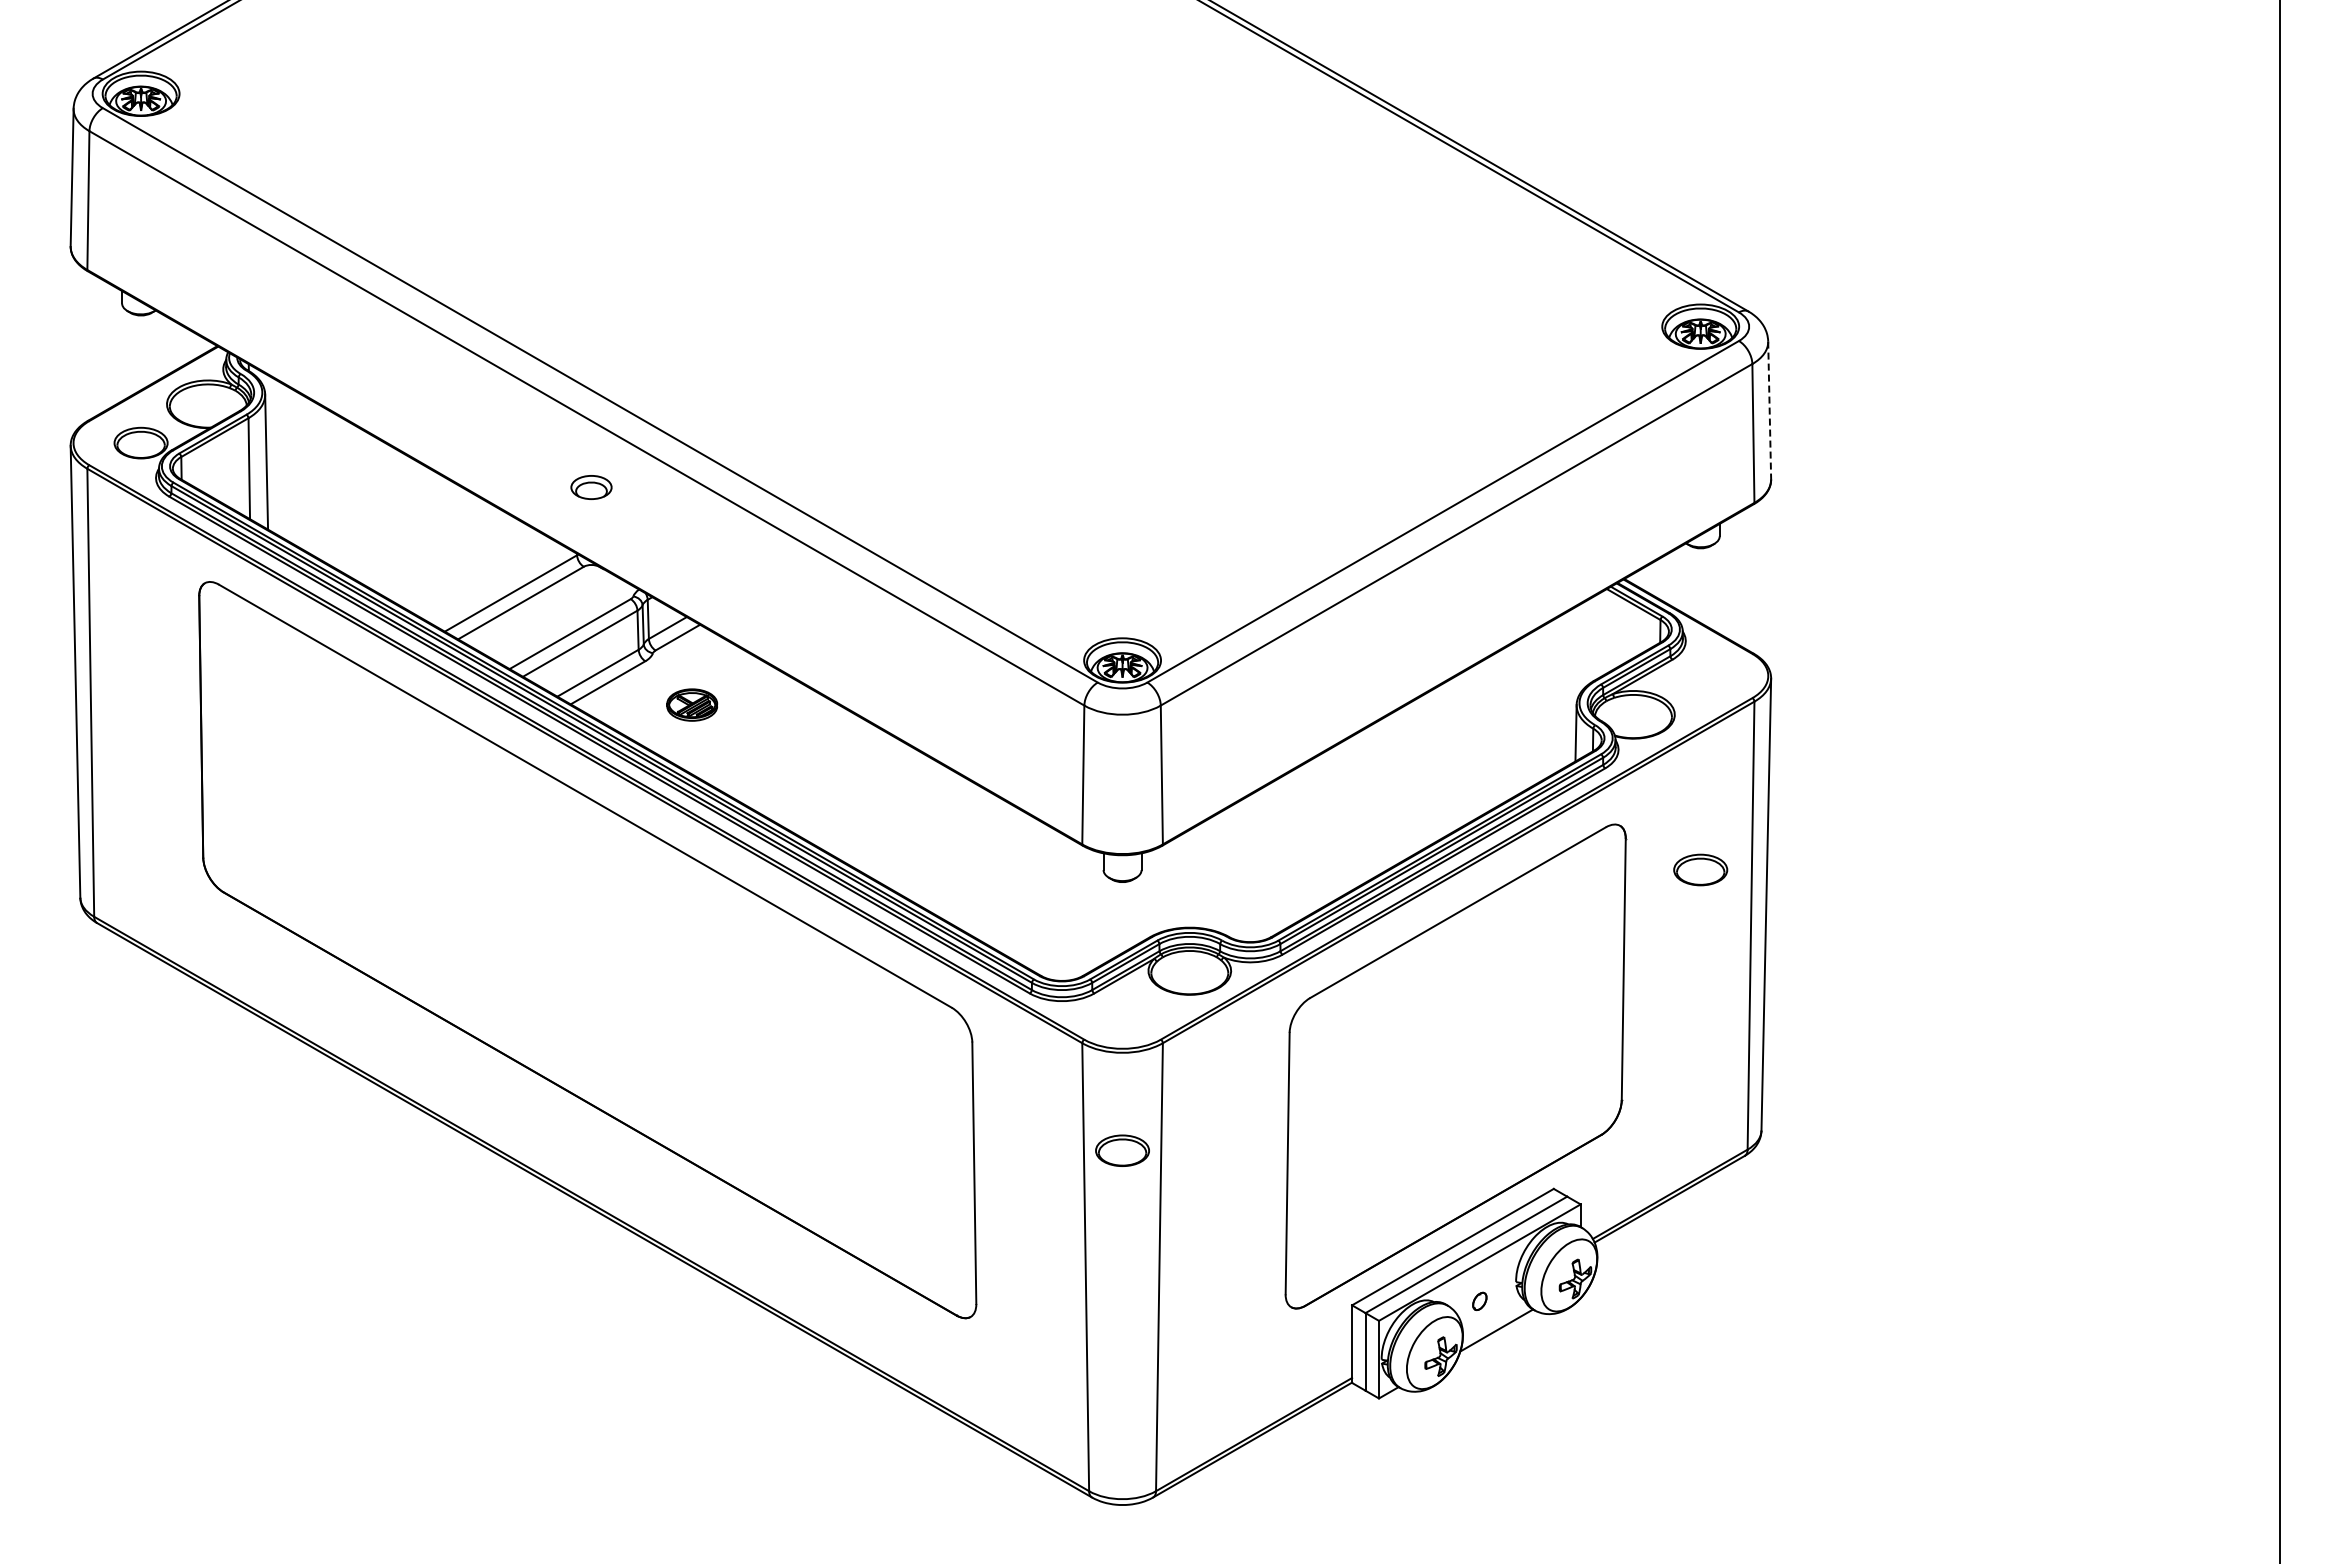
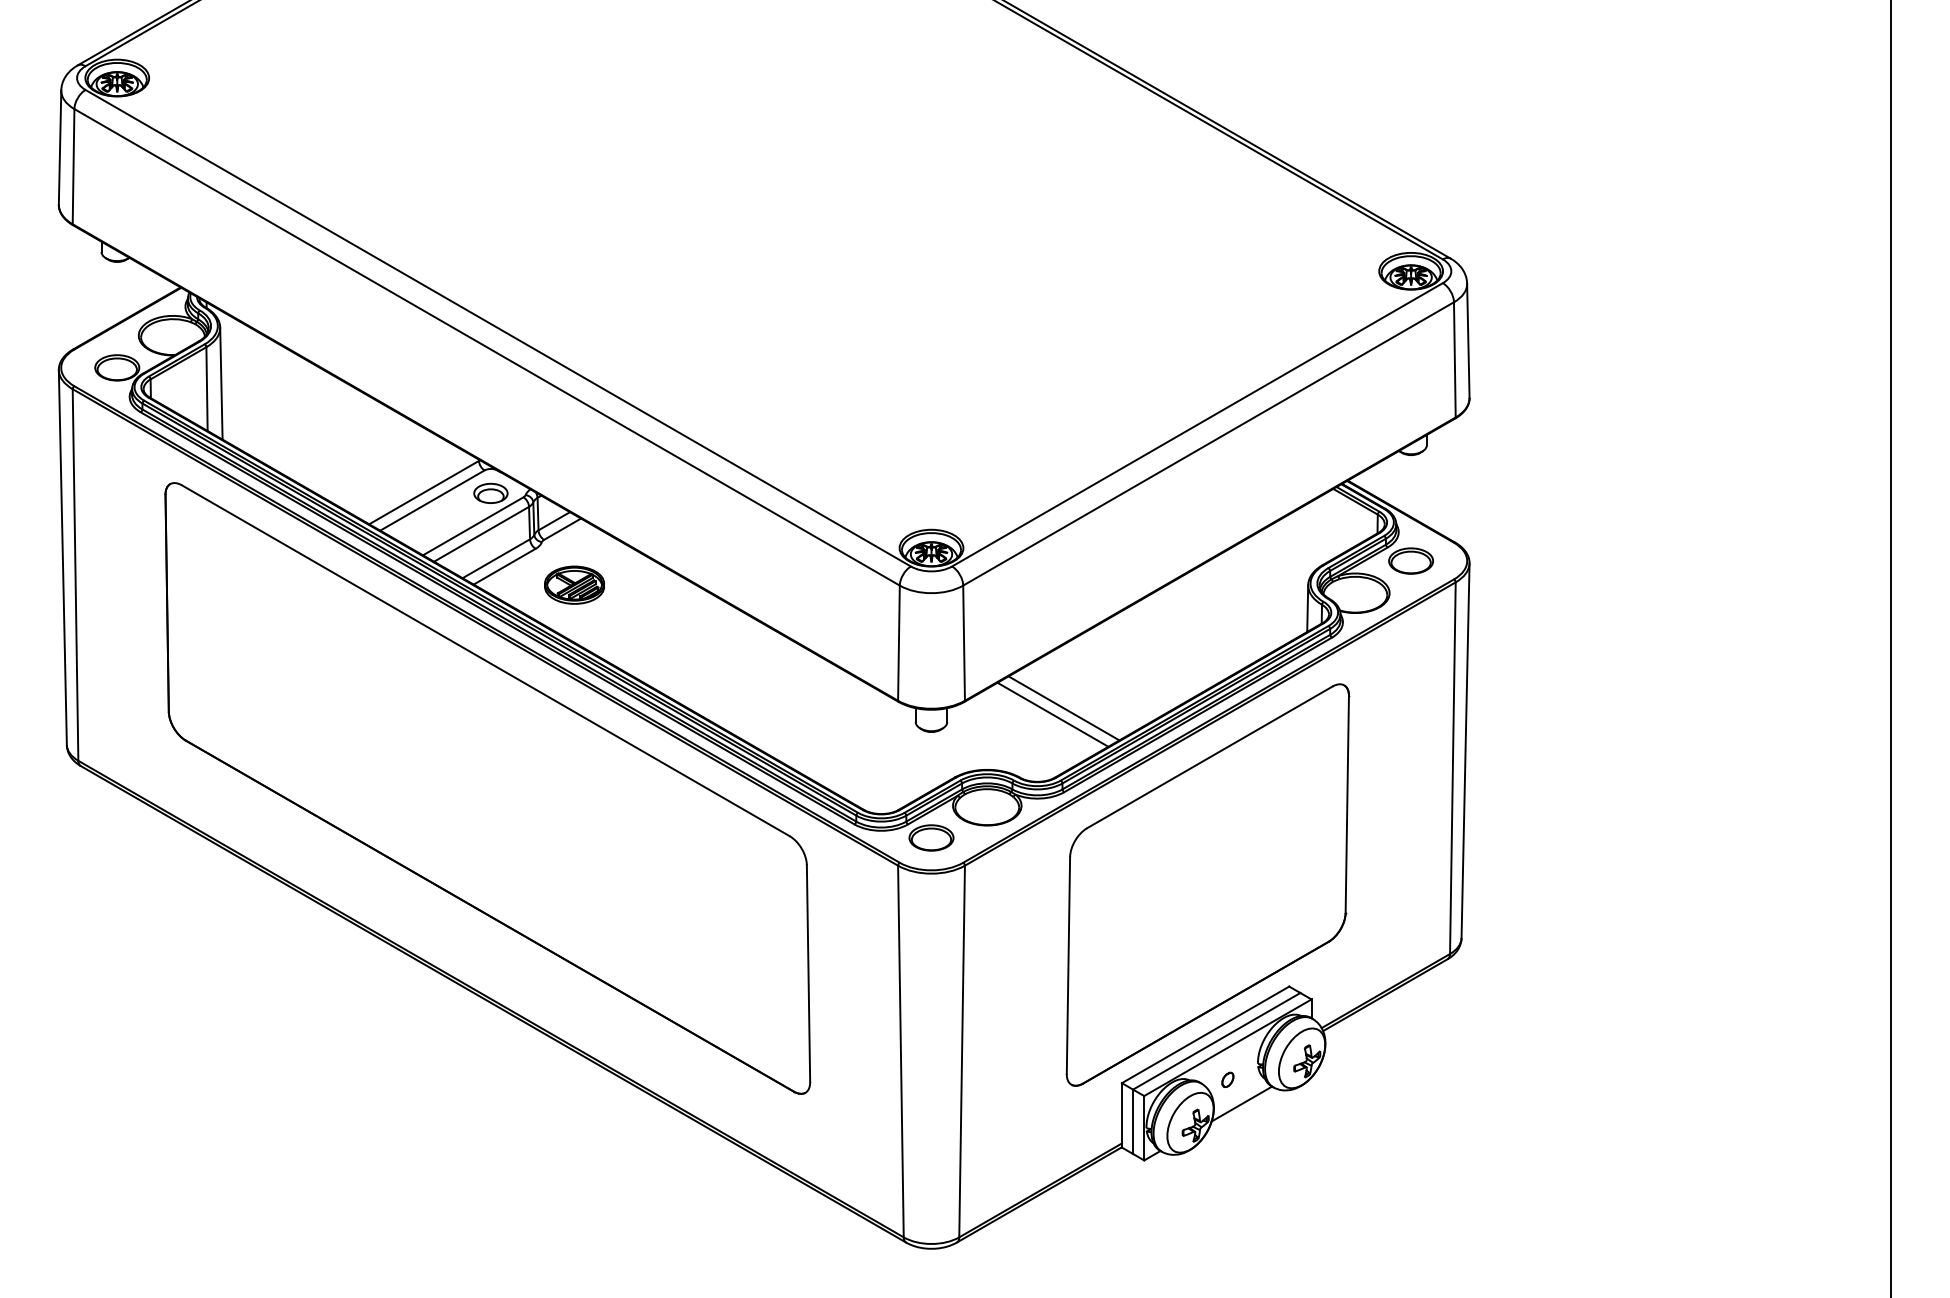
line: (1769, 410) -> (1468, 340), dashed -> solid
part: (591, 487) -> (490, 493), moved
part: (691, 704) -> (573, 584), size x1.43
line: (1282, 853) -> (1064, 708), added
line: (1268, 860) -> (1052, 714), added
part: (1700, 869) -> (1410, 560), moved
part: (1122, 1150) -> (931, 837), moved

